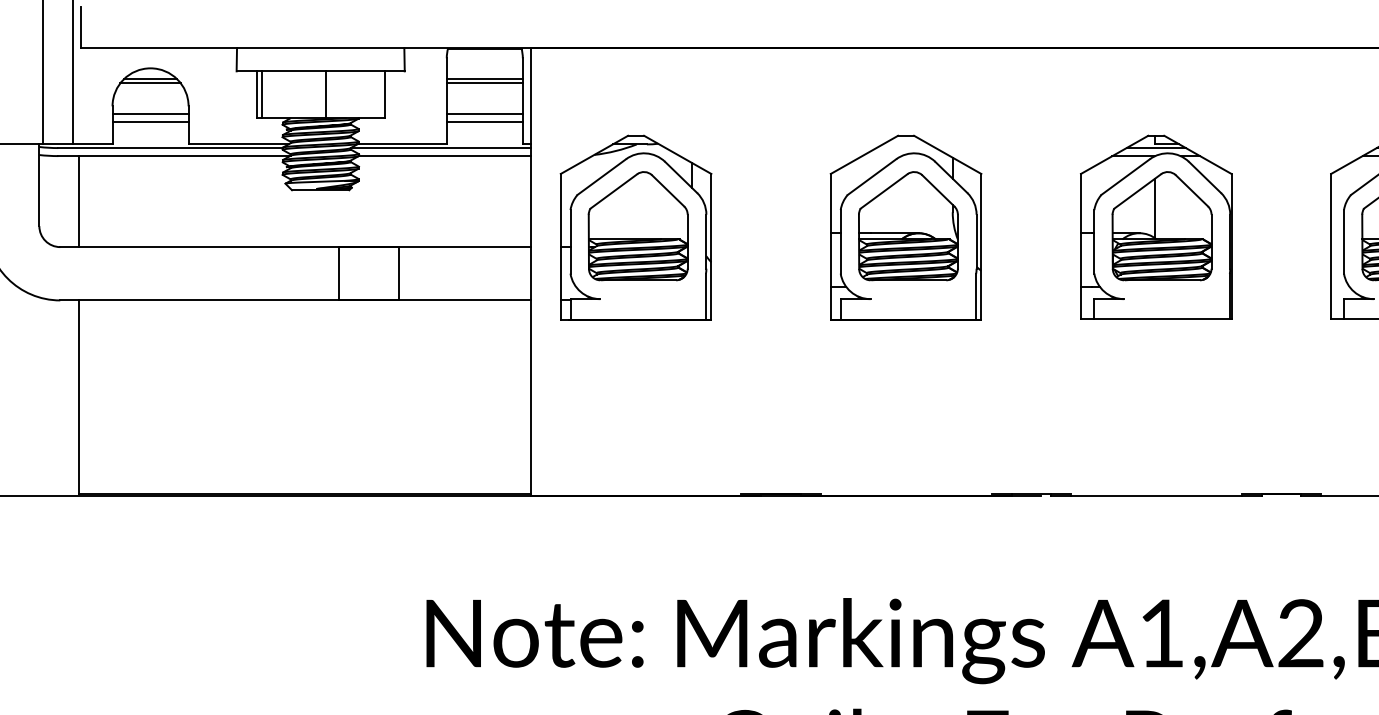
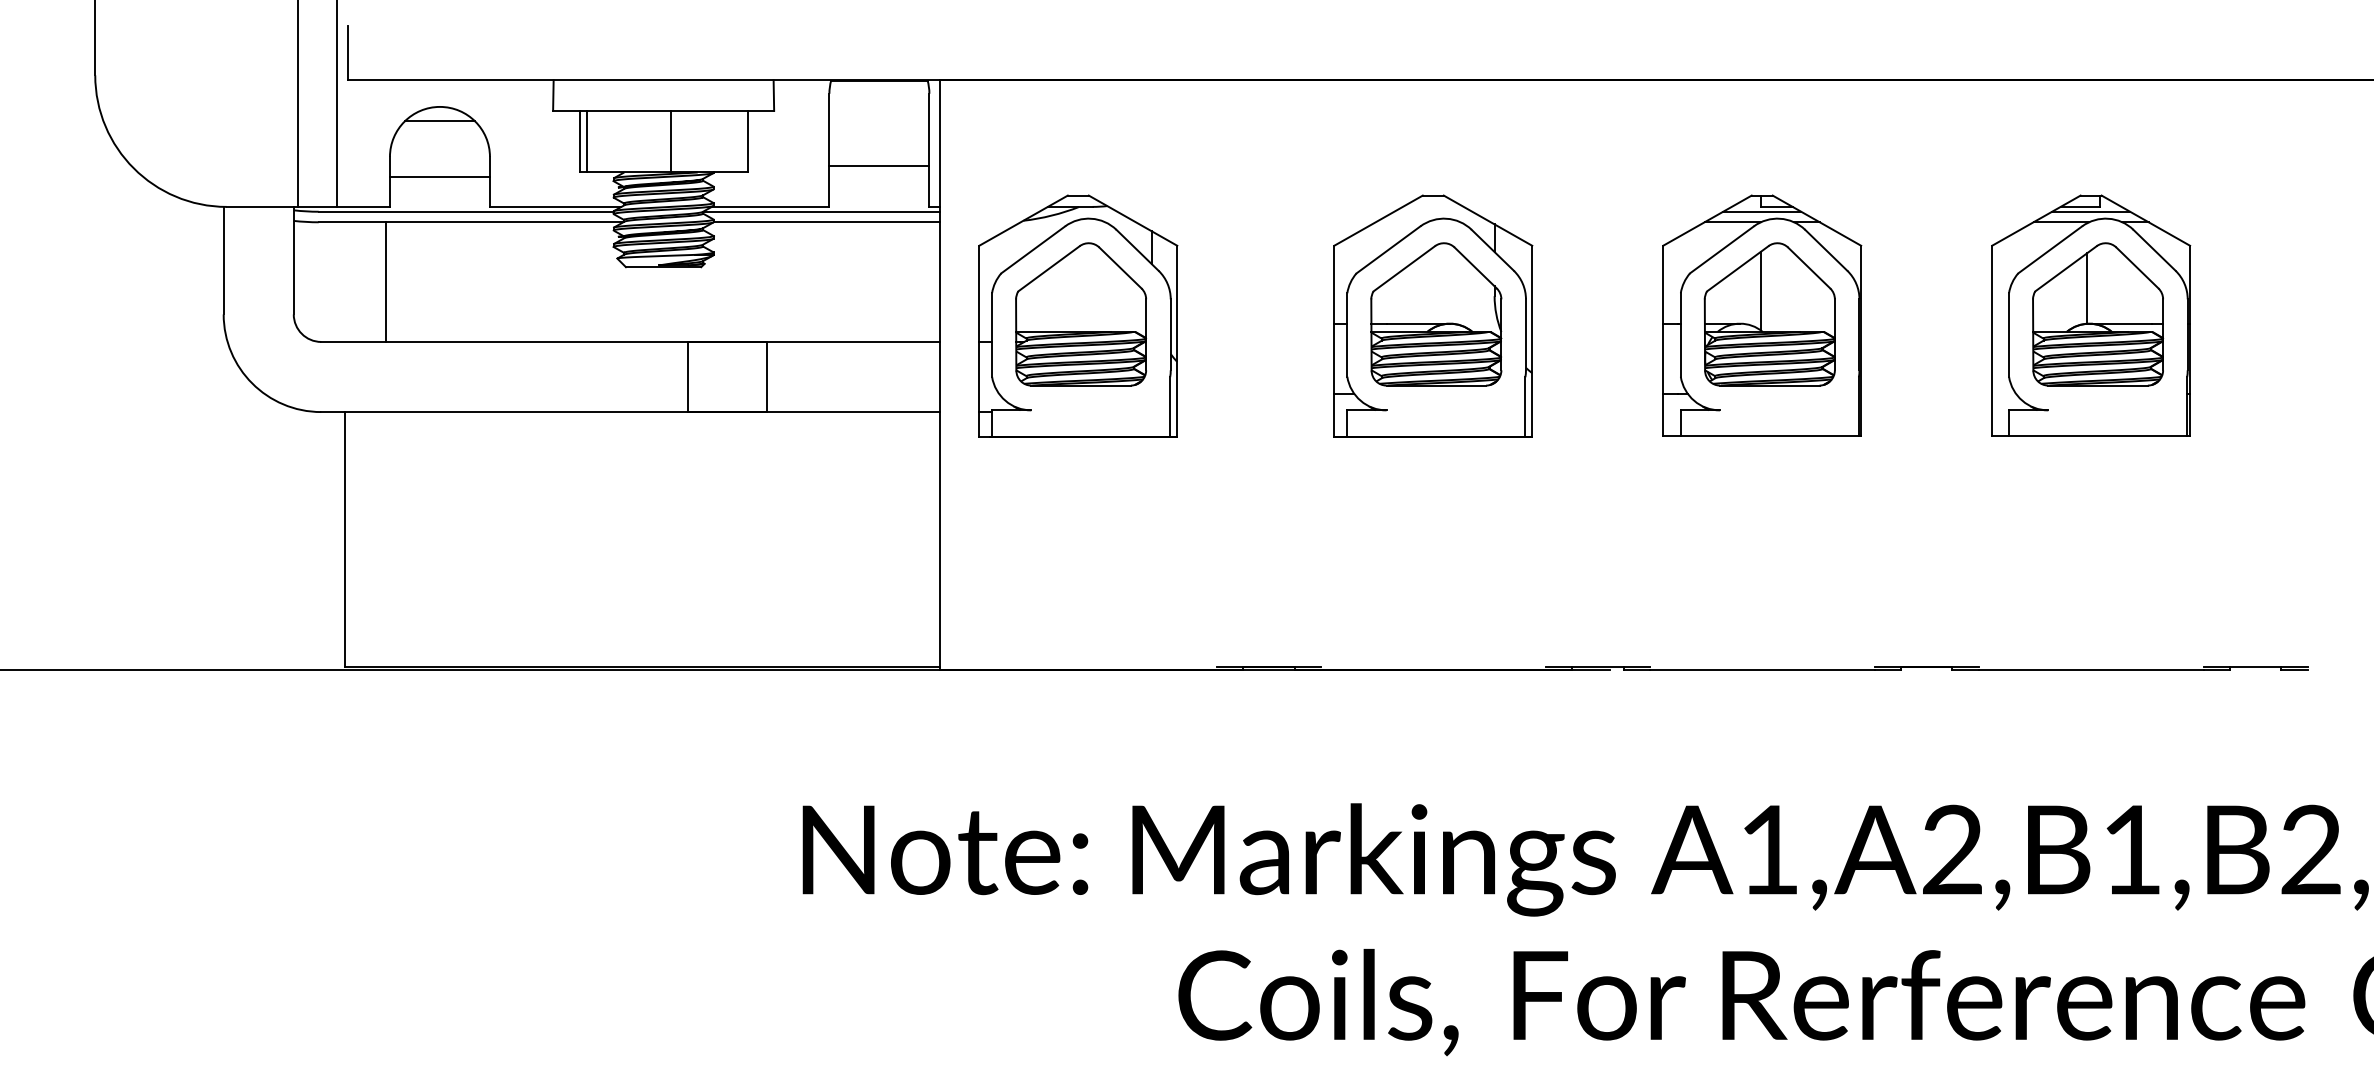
line: (484, 79) -> (879, 121), removed
line: (150, 83) -> (439, 126), removed
line: (484, 83) -> (879, 126), removed
line: (150, 113) -> (439, 166), removed
line: (484, 122) -> (879, 177), removed
line: (78, 201) -> (386, 281), moved

